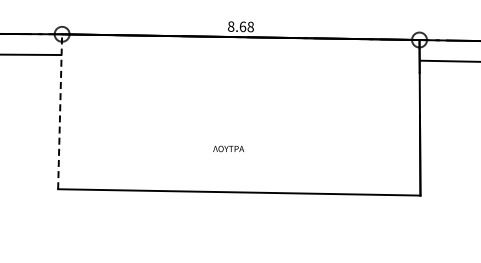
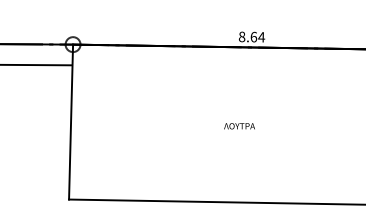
text: (250, 26) -> (261, 36), 8.68 -> 8.64
line: (60, 111) -> (71, 121), dashed -> solid
text: (228, 148) -> (239, 125), moved

